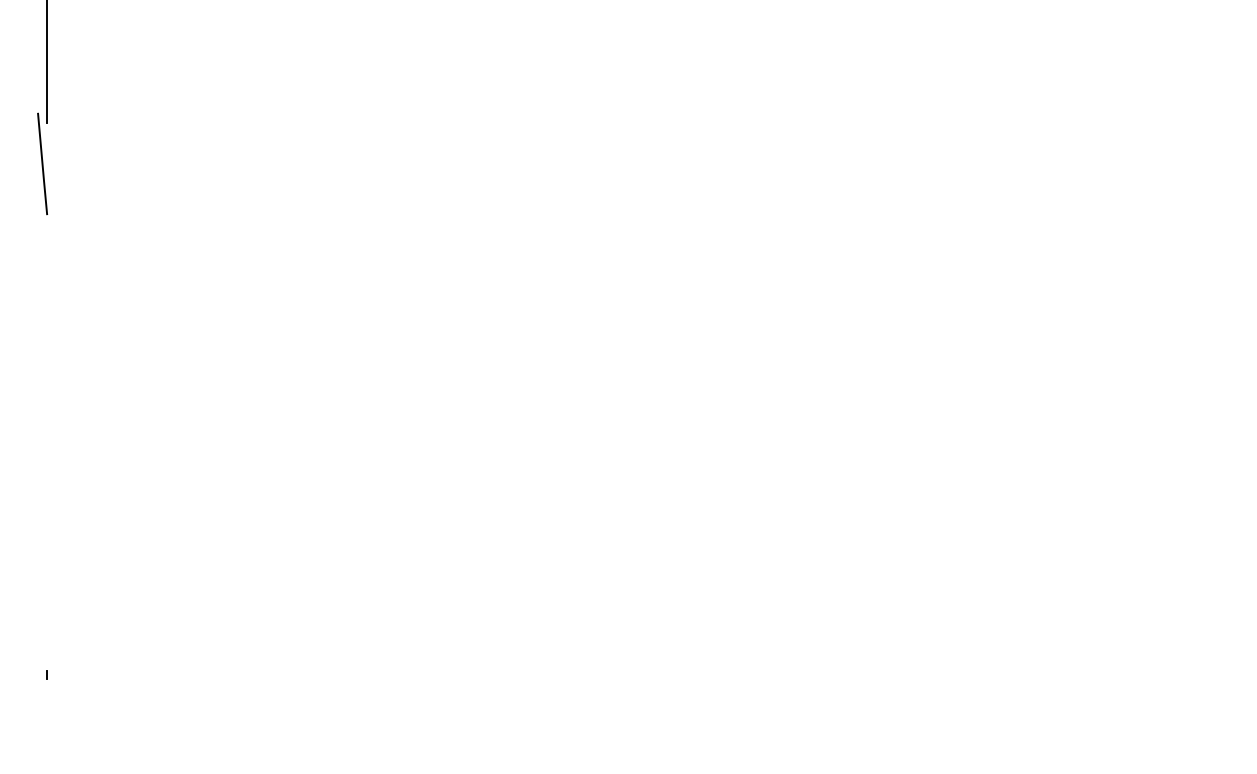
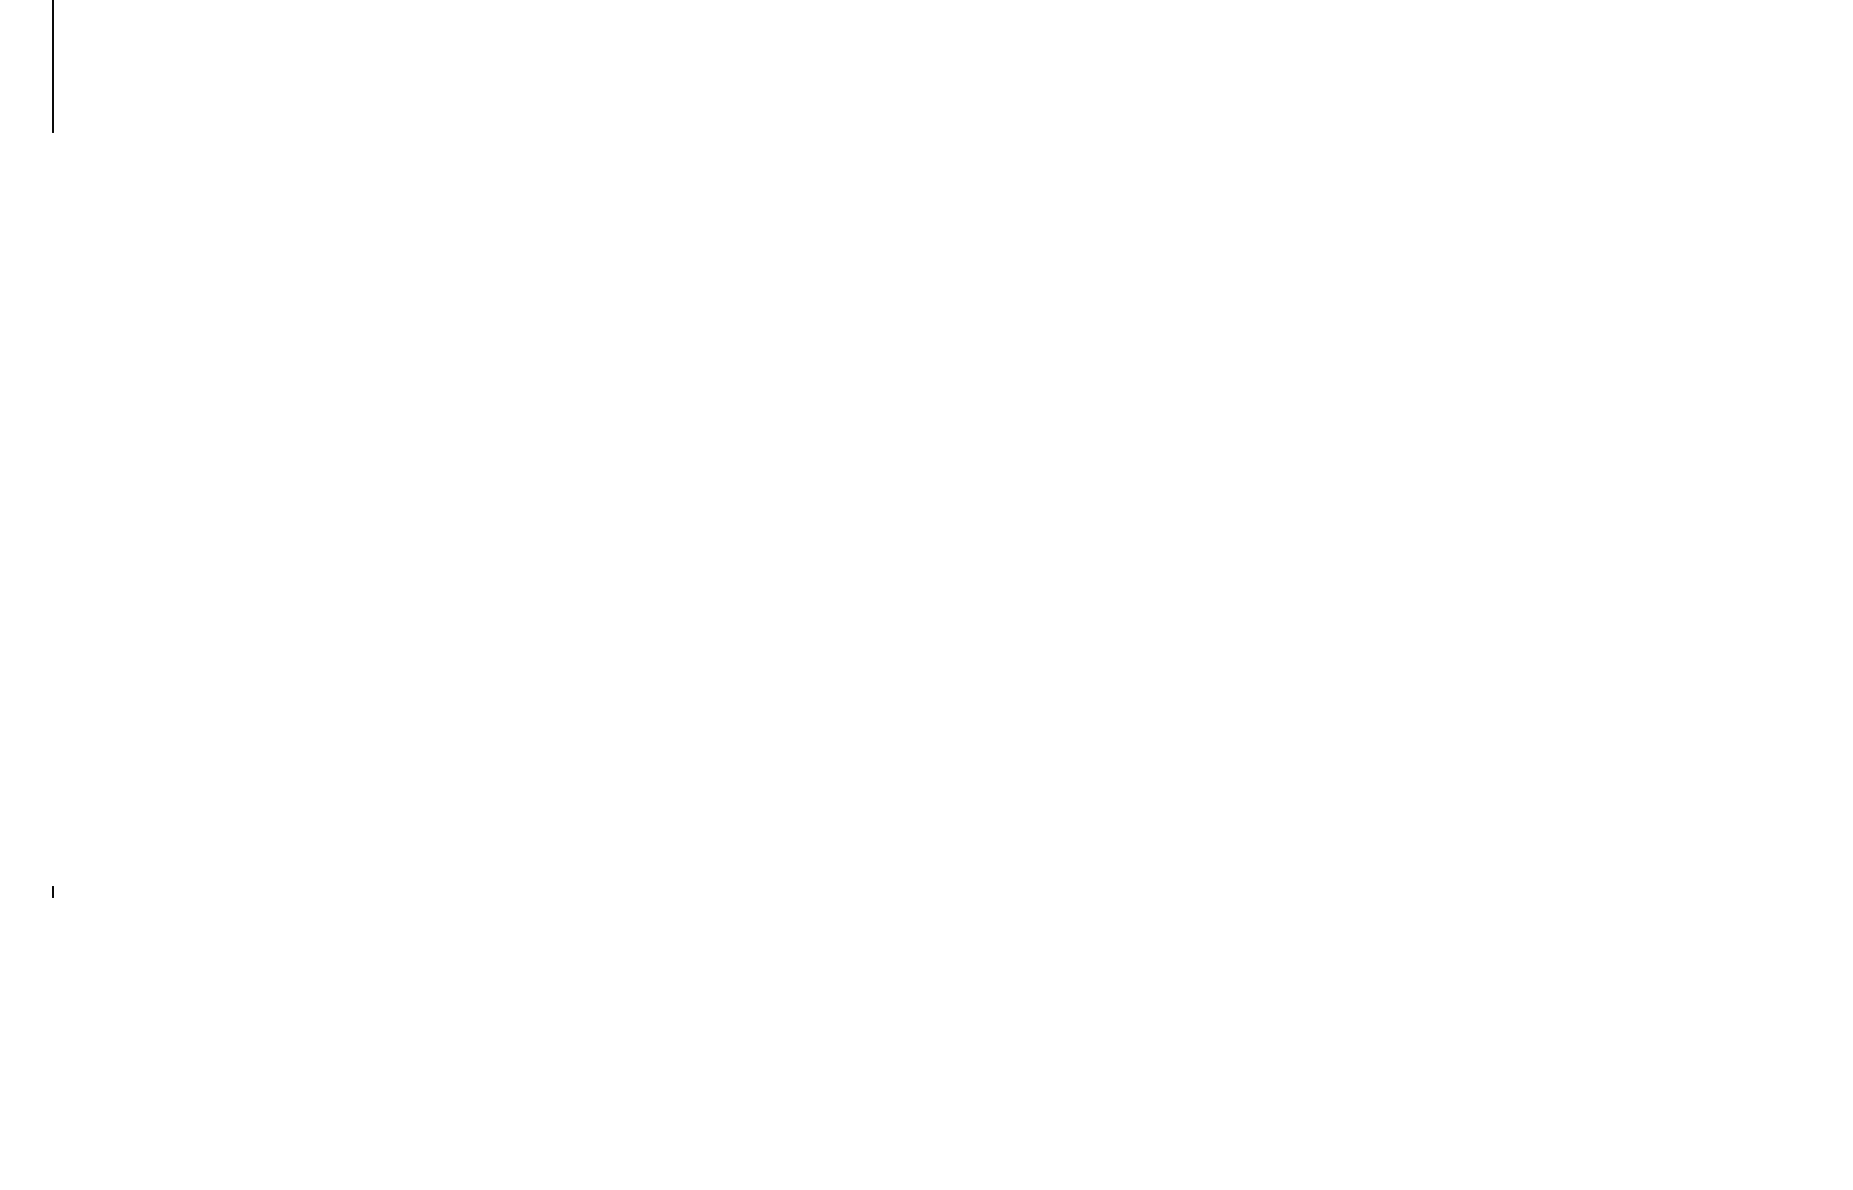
line: (42, 164) -> (46, 188), removed

